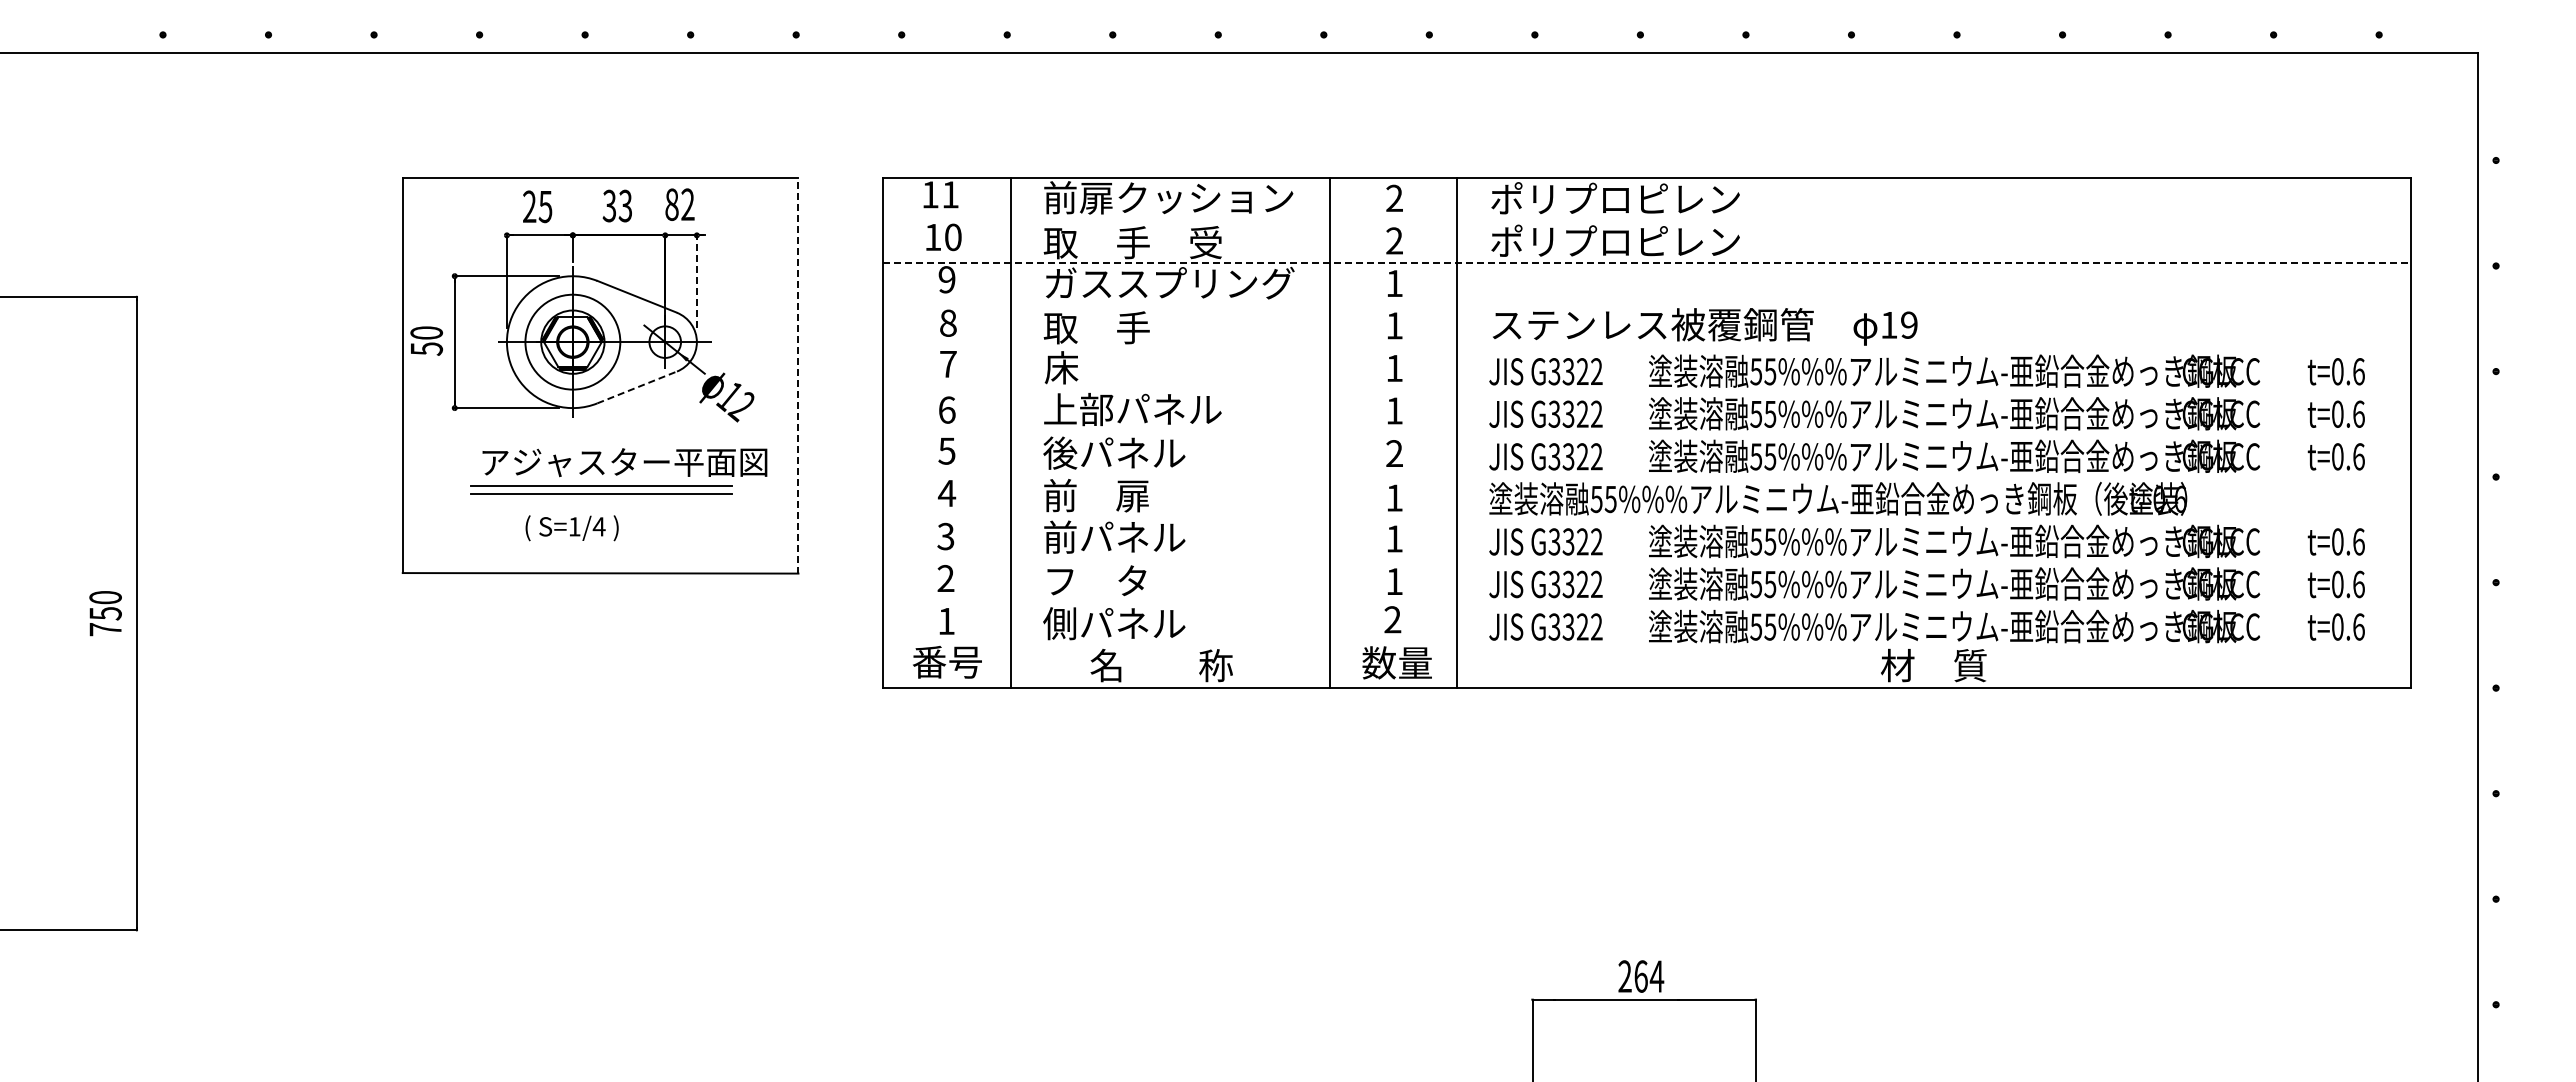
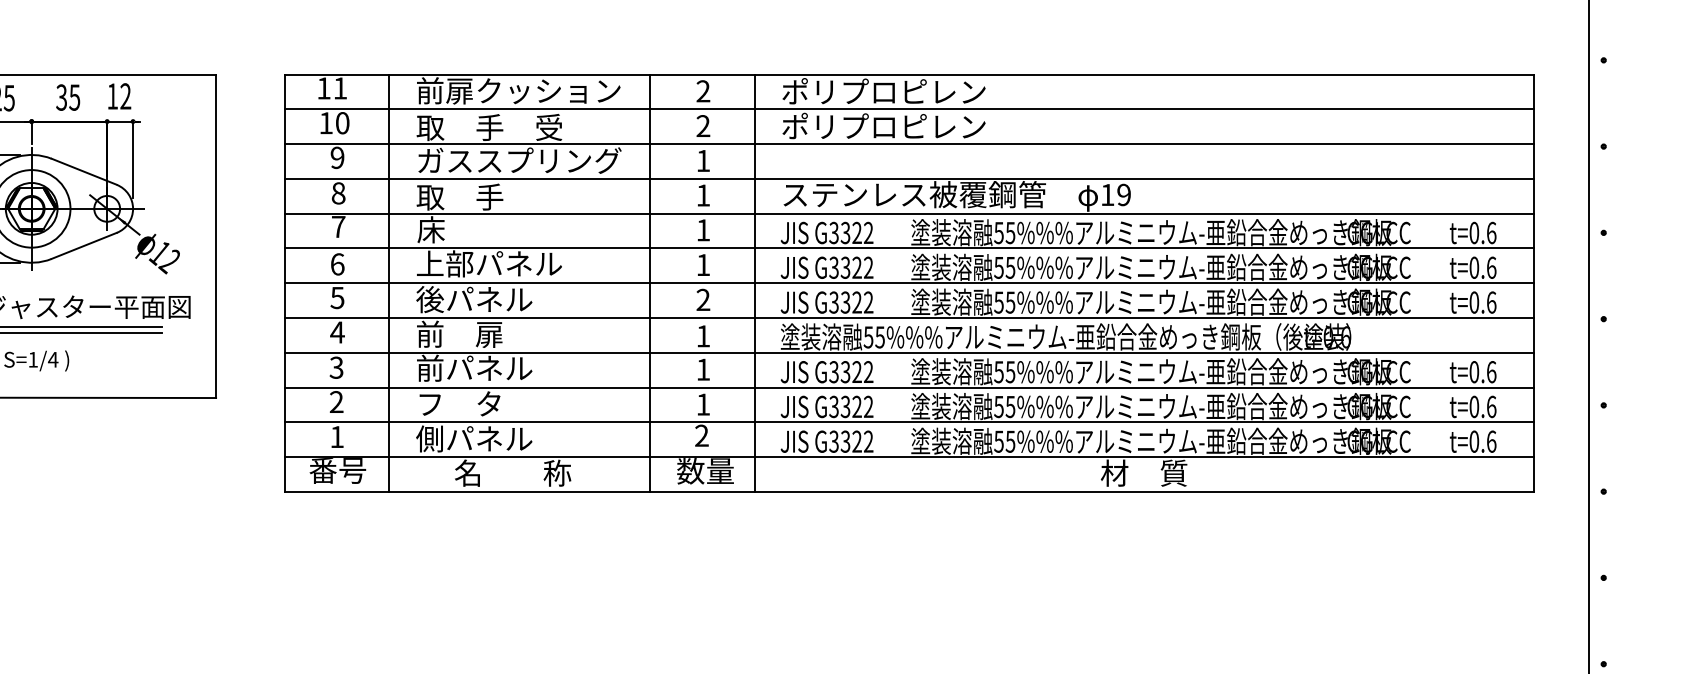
text: (671, 204) -> (112, 96), 82 -> 12
text: (625, 205) -> (74, 97), 33 -> 35
line: (1646, 220) -> (909, 109), added
line: (1647, 262) -> (910, 143), dashed -> solid
line: (696, 281) -> (132, 159), dashed -> solid
line: (1646, 305) -> (909, 178), added
line: (1646, 348) -> (909, 214), added
line: (798, 375) -> (216, 236), dashed -> solid
line: (637, 387) -> (84, 245), dashed -> solid
line: (1646, 390) -> (909, 248), added
line: (1646, 433) -> (909, 283), added
line: (1646, 475) -> (909, 317), added
line: (1646, 518) -> (909, 352), added
line: (1646, 560) -> (909, 387), added
line: (1646, 603) -> (909, 422), added
line: (1646, 645) -> (909, 456), added

